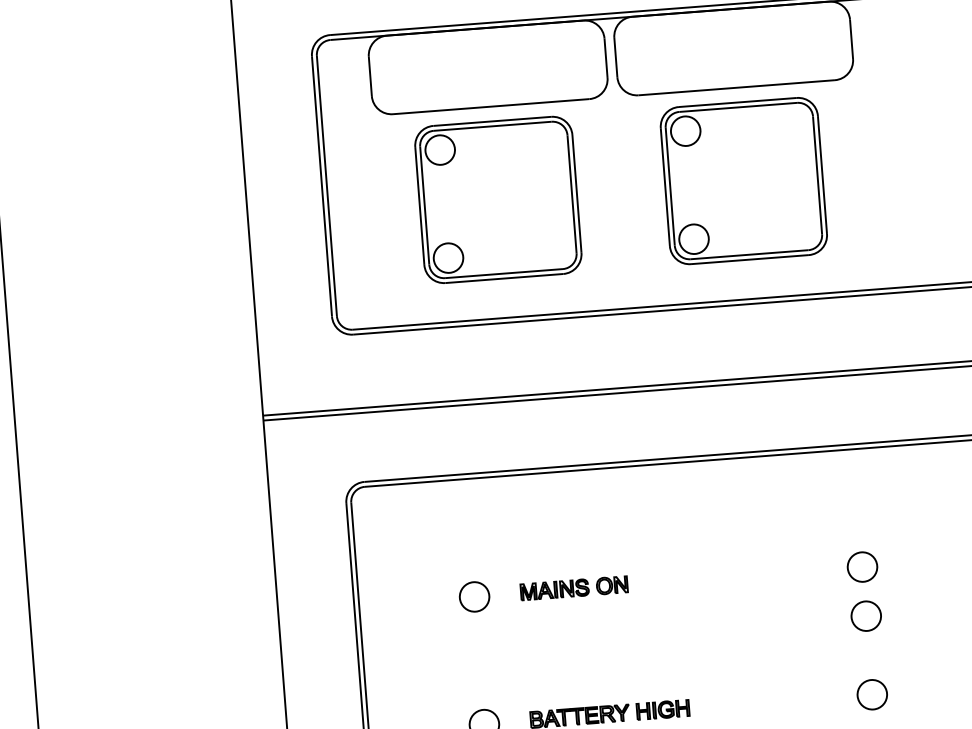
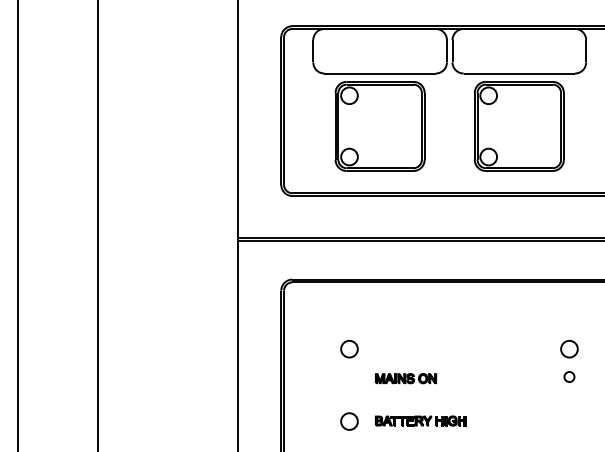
part: (575, 587) -> (406, 378), moved
part: (866, 615) -> (569, 376), size x0.6
part: (872, 694) -> (569, 421), removed

